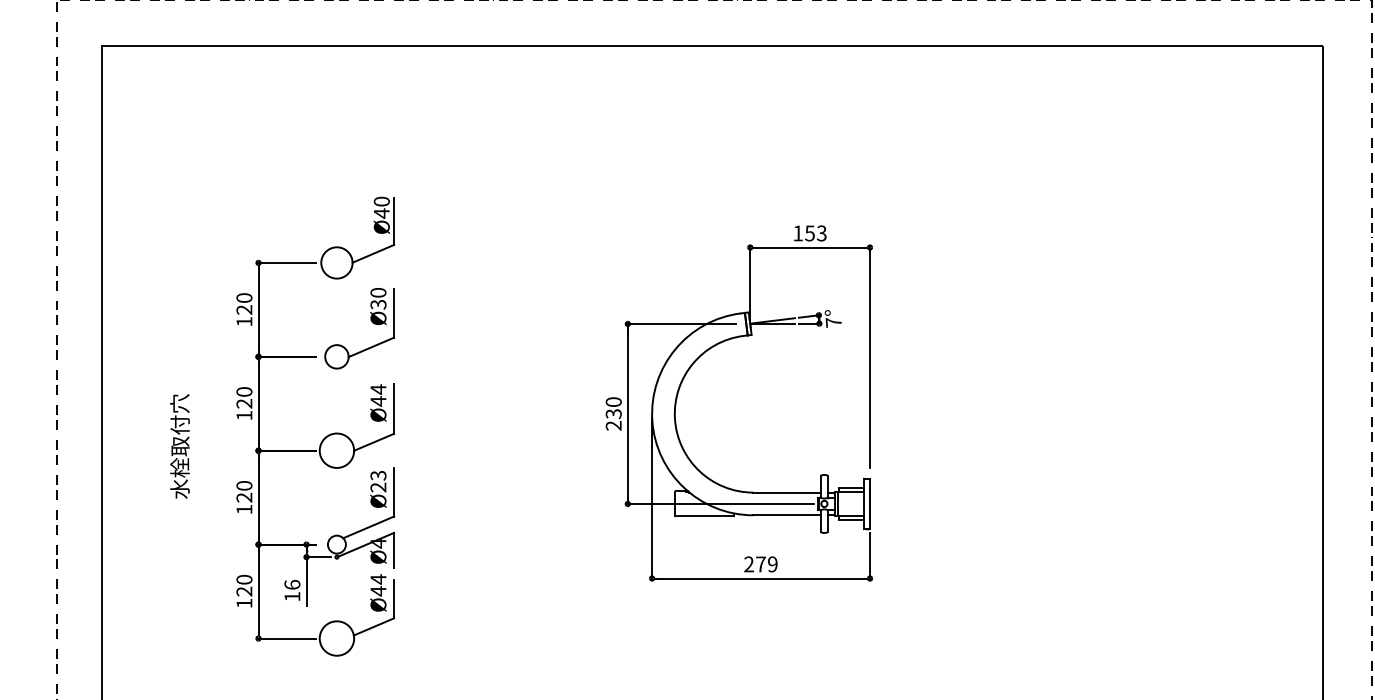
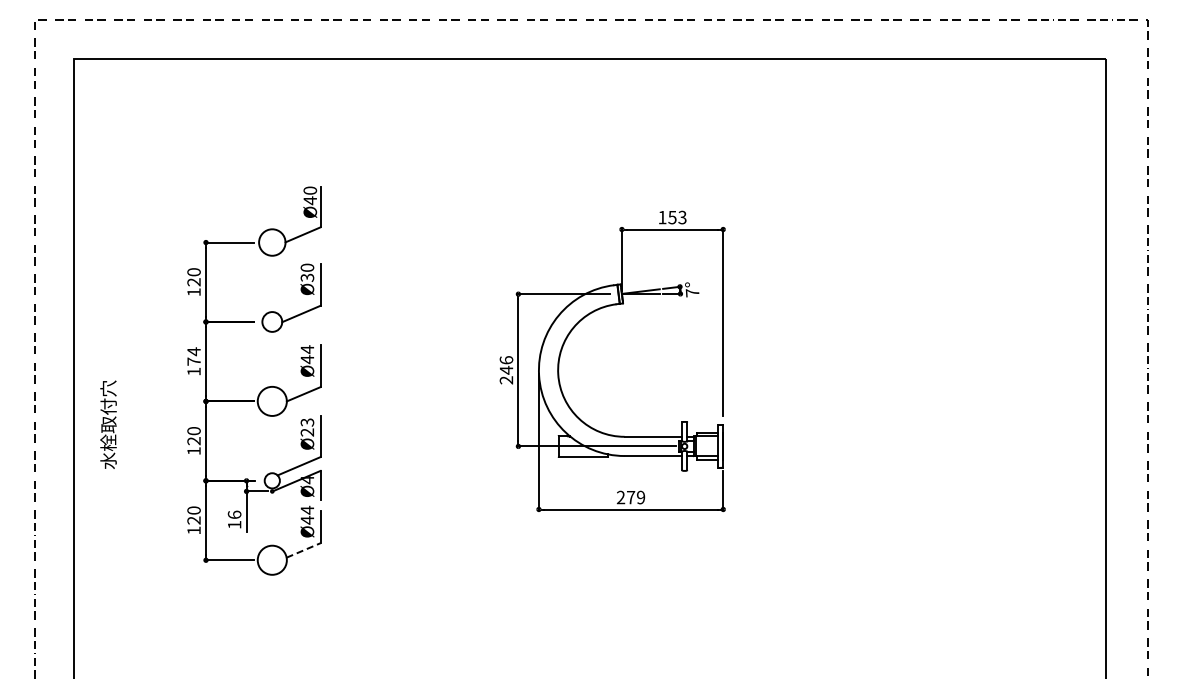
text: (243, 397) -> (193, 356), 120 -> 174
text: (613, 408) -> (506, 365), 230 -> 246
text: (179, 446) -> (108, 424), moved
line: (374, 626) -> (304, 550), solid -> dashed

